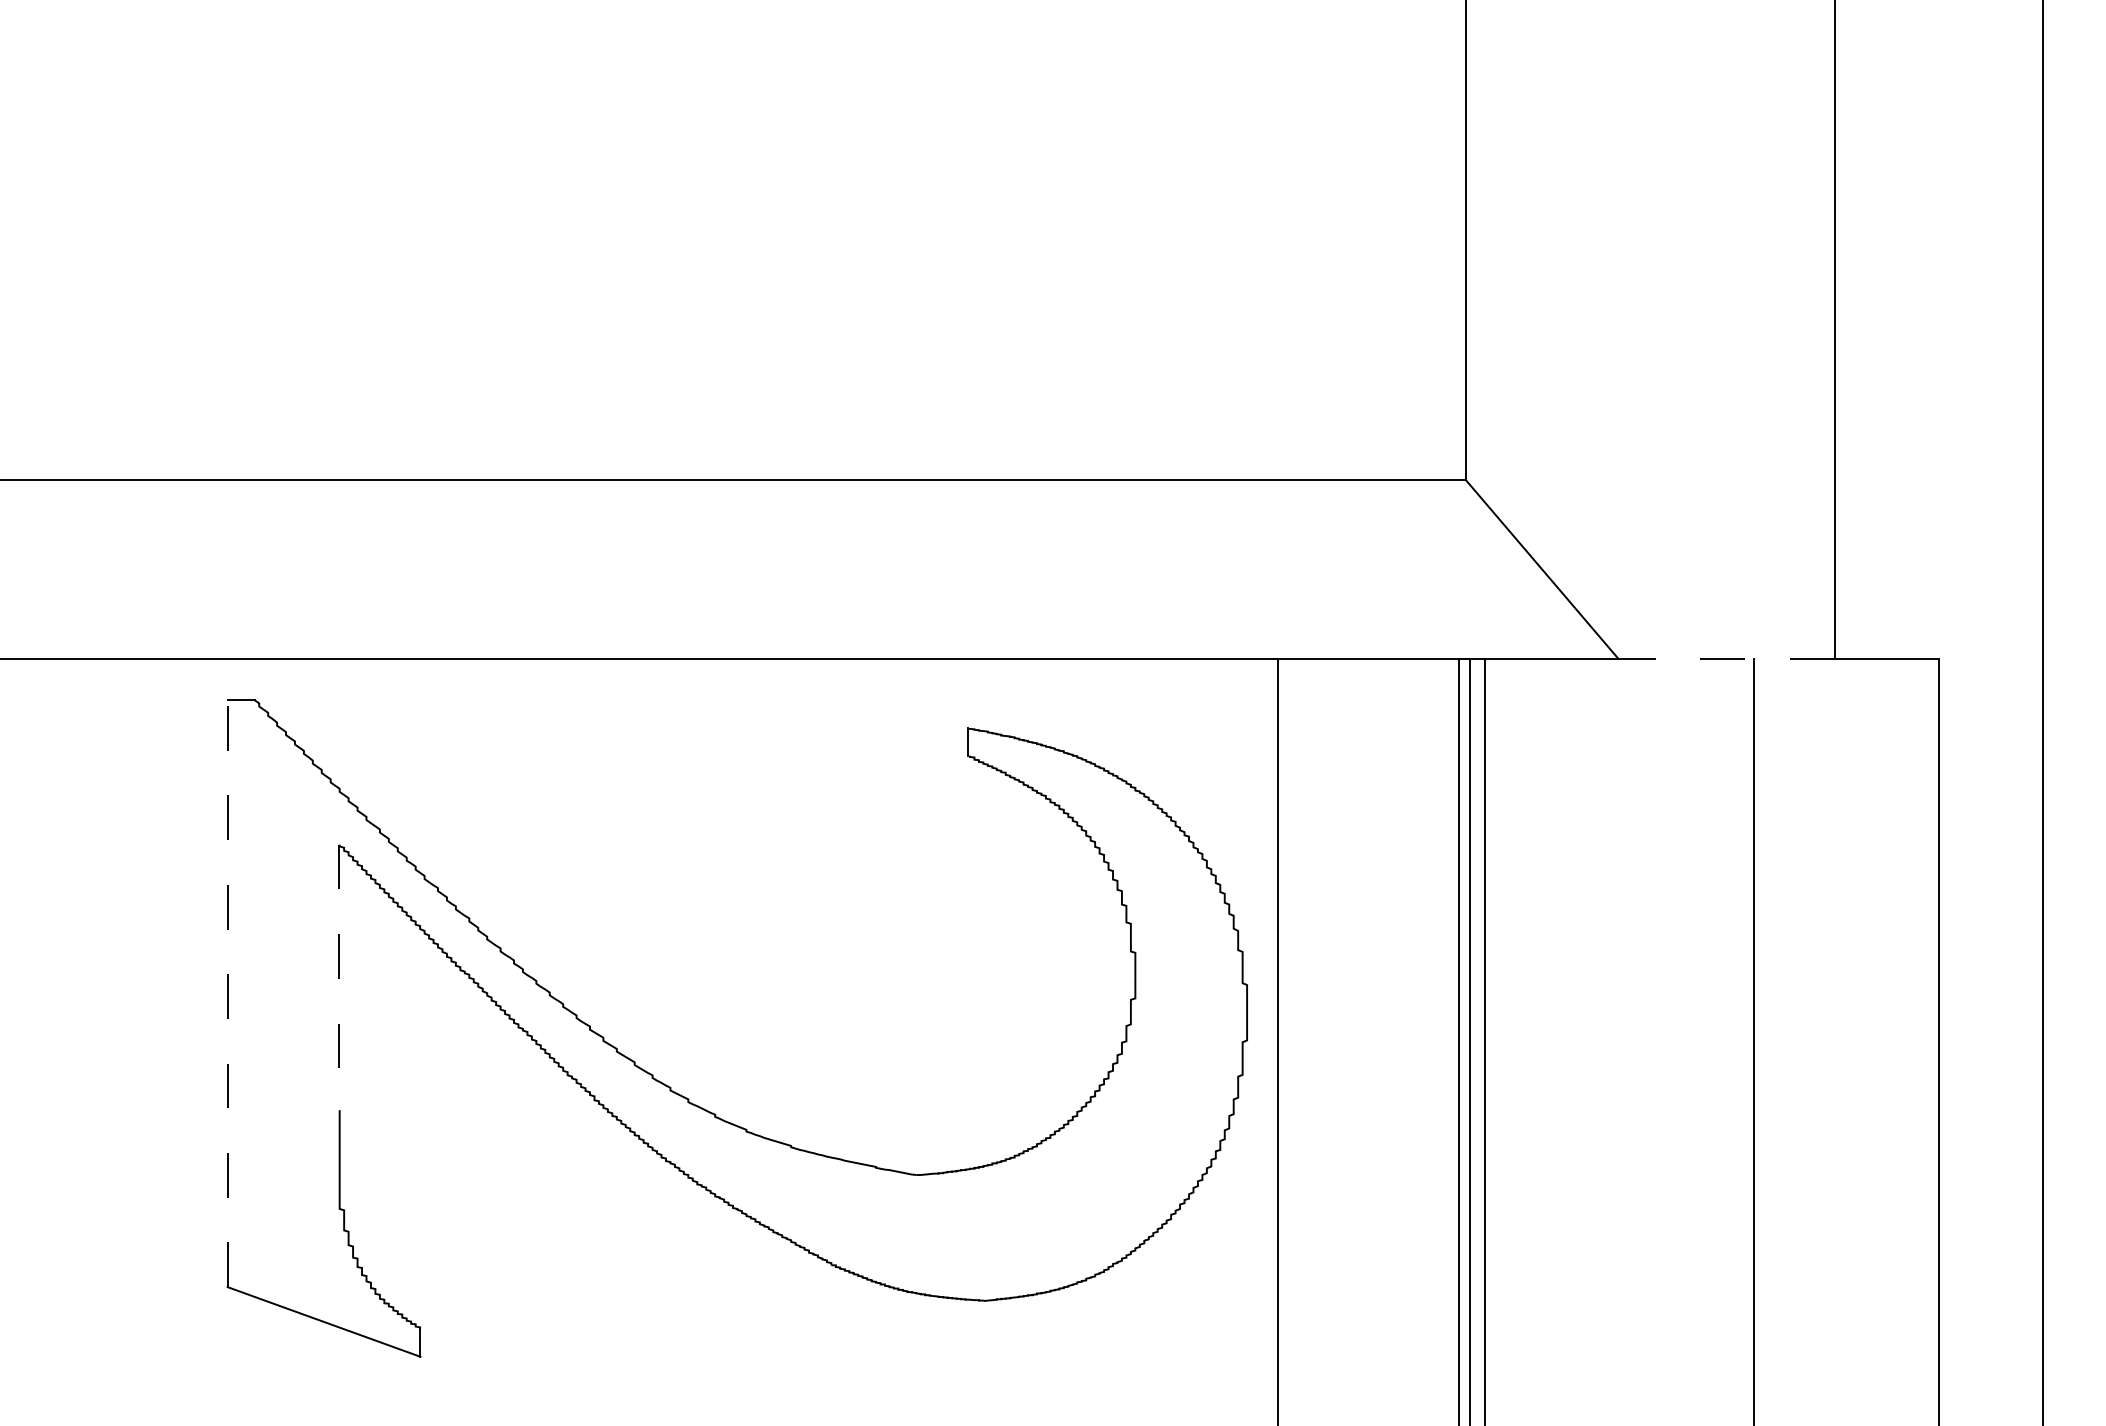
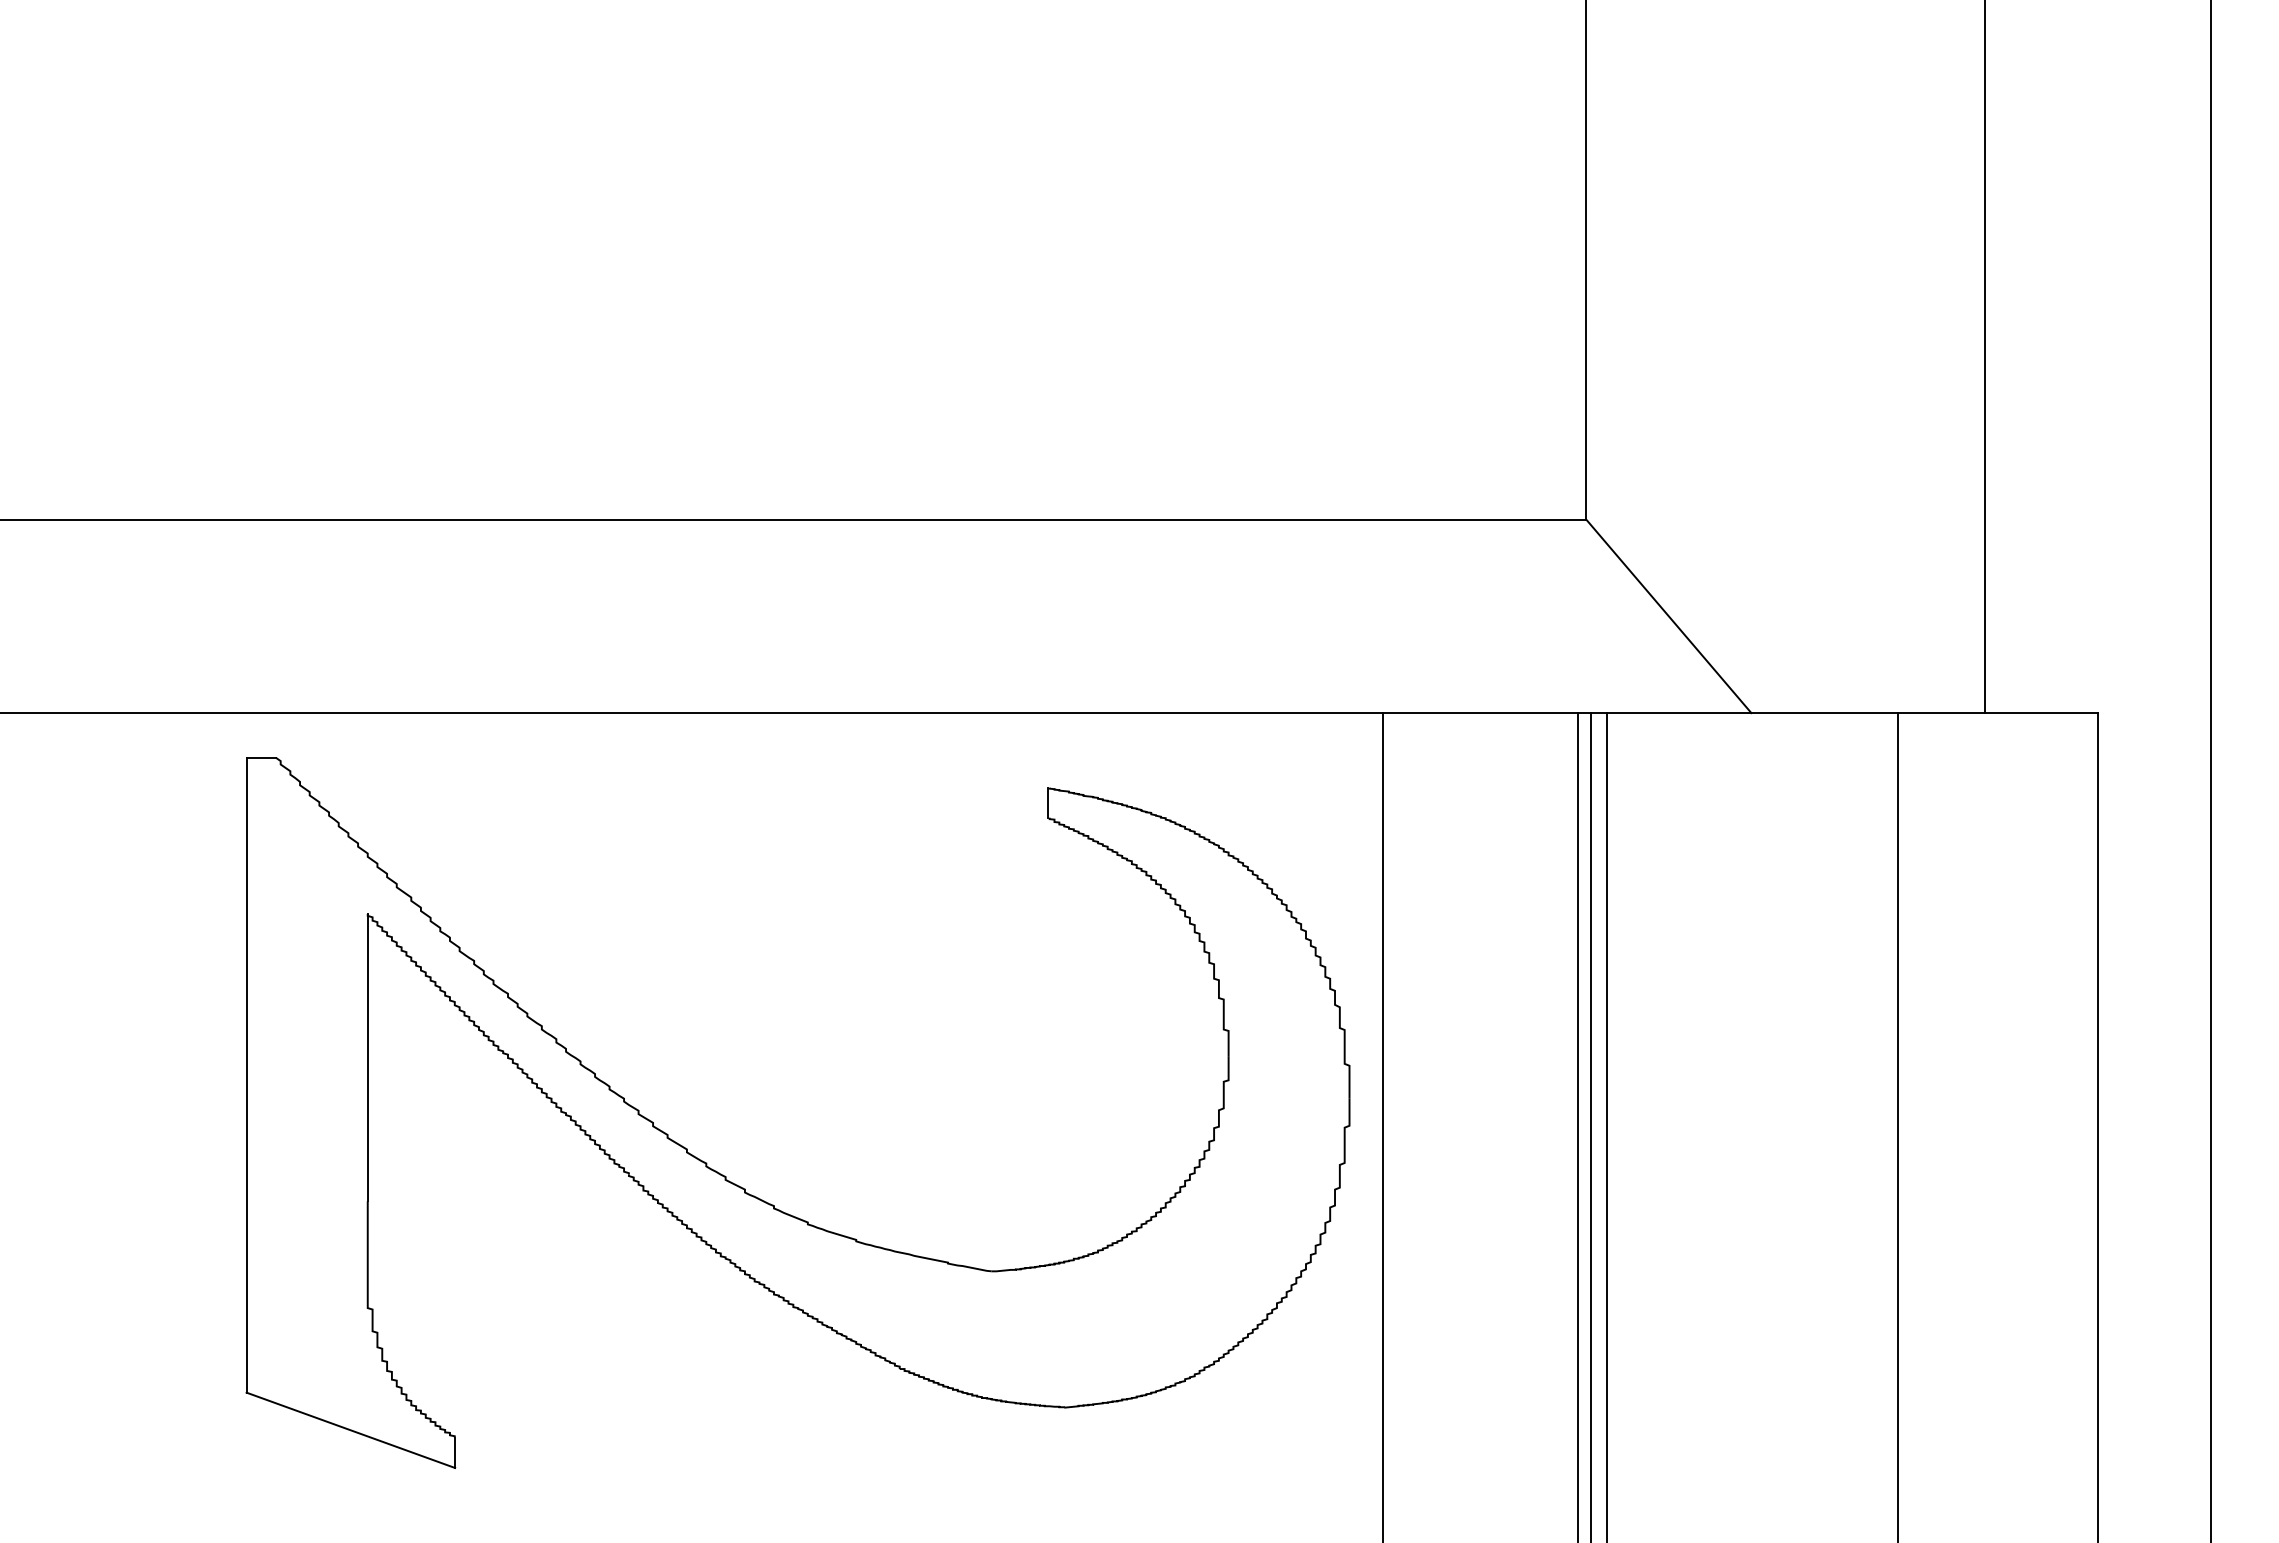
line: (1726, 659) -> (1868, 713), dashed -> solid
line: (339, 977) -> (367, 1057), dashed -> solid
line: (227, 993) -> (246, 1074), dashed -> solid

